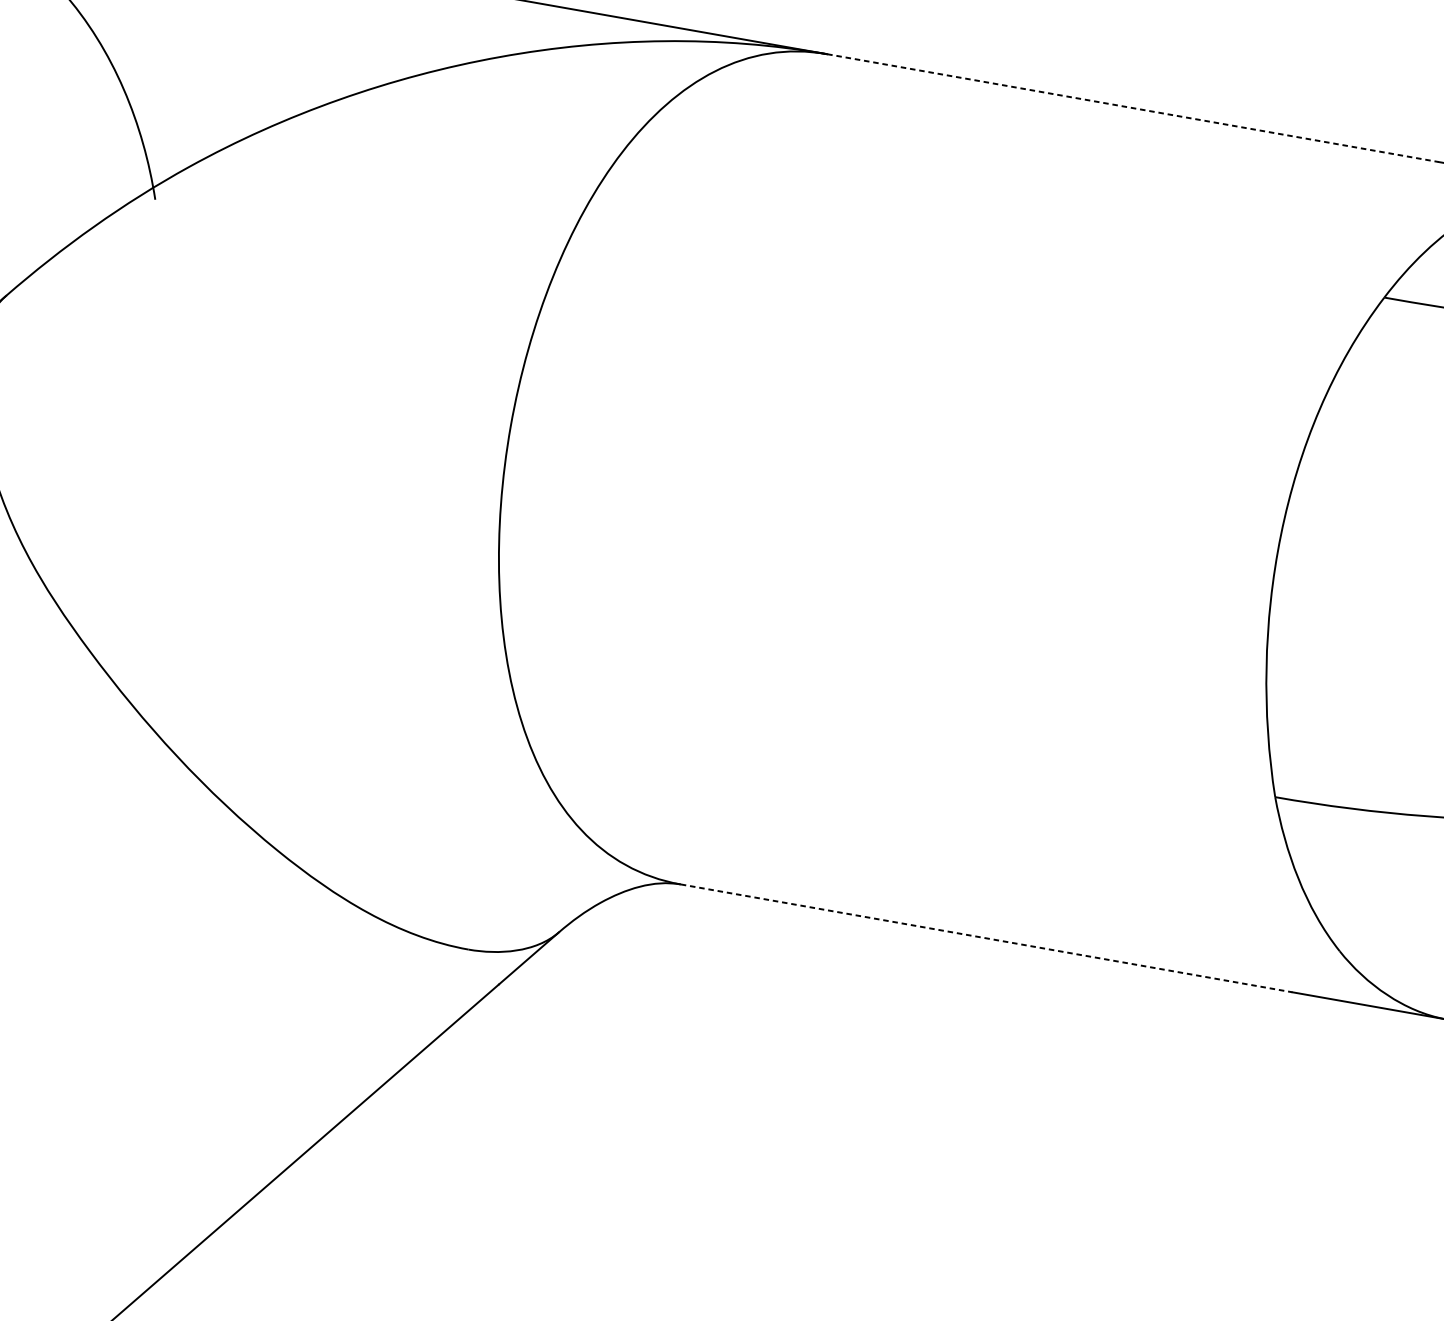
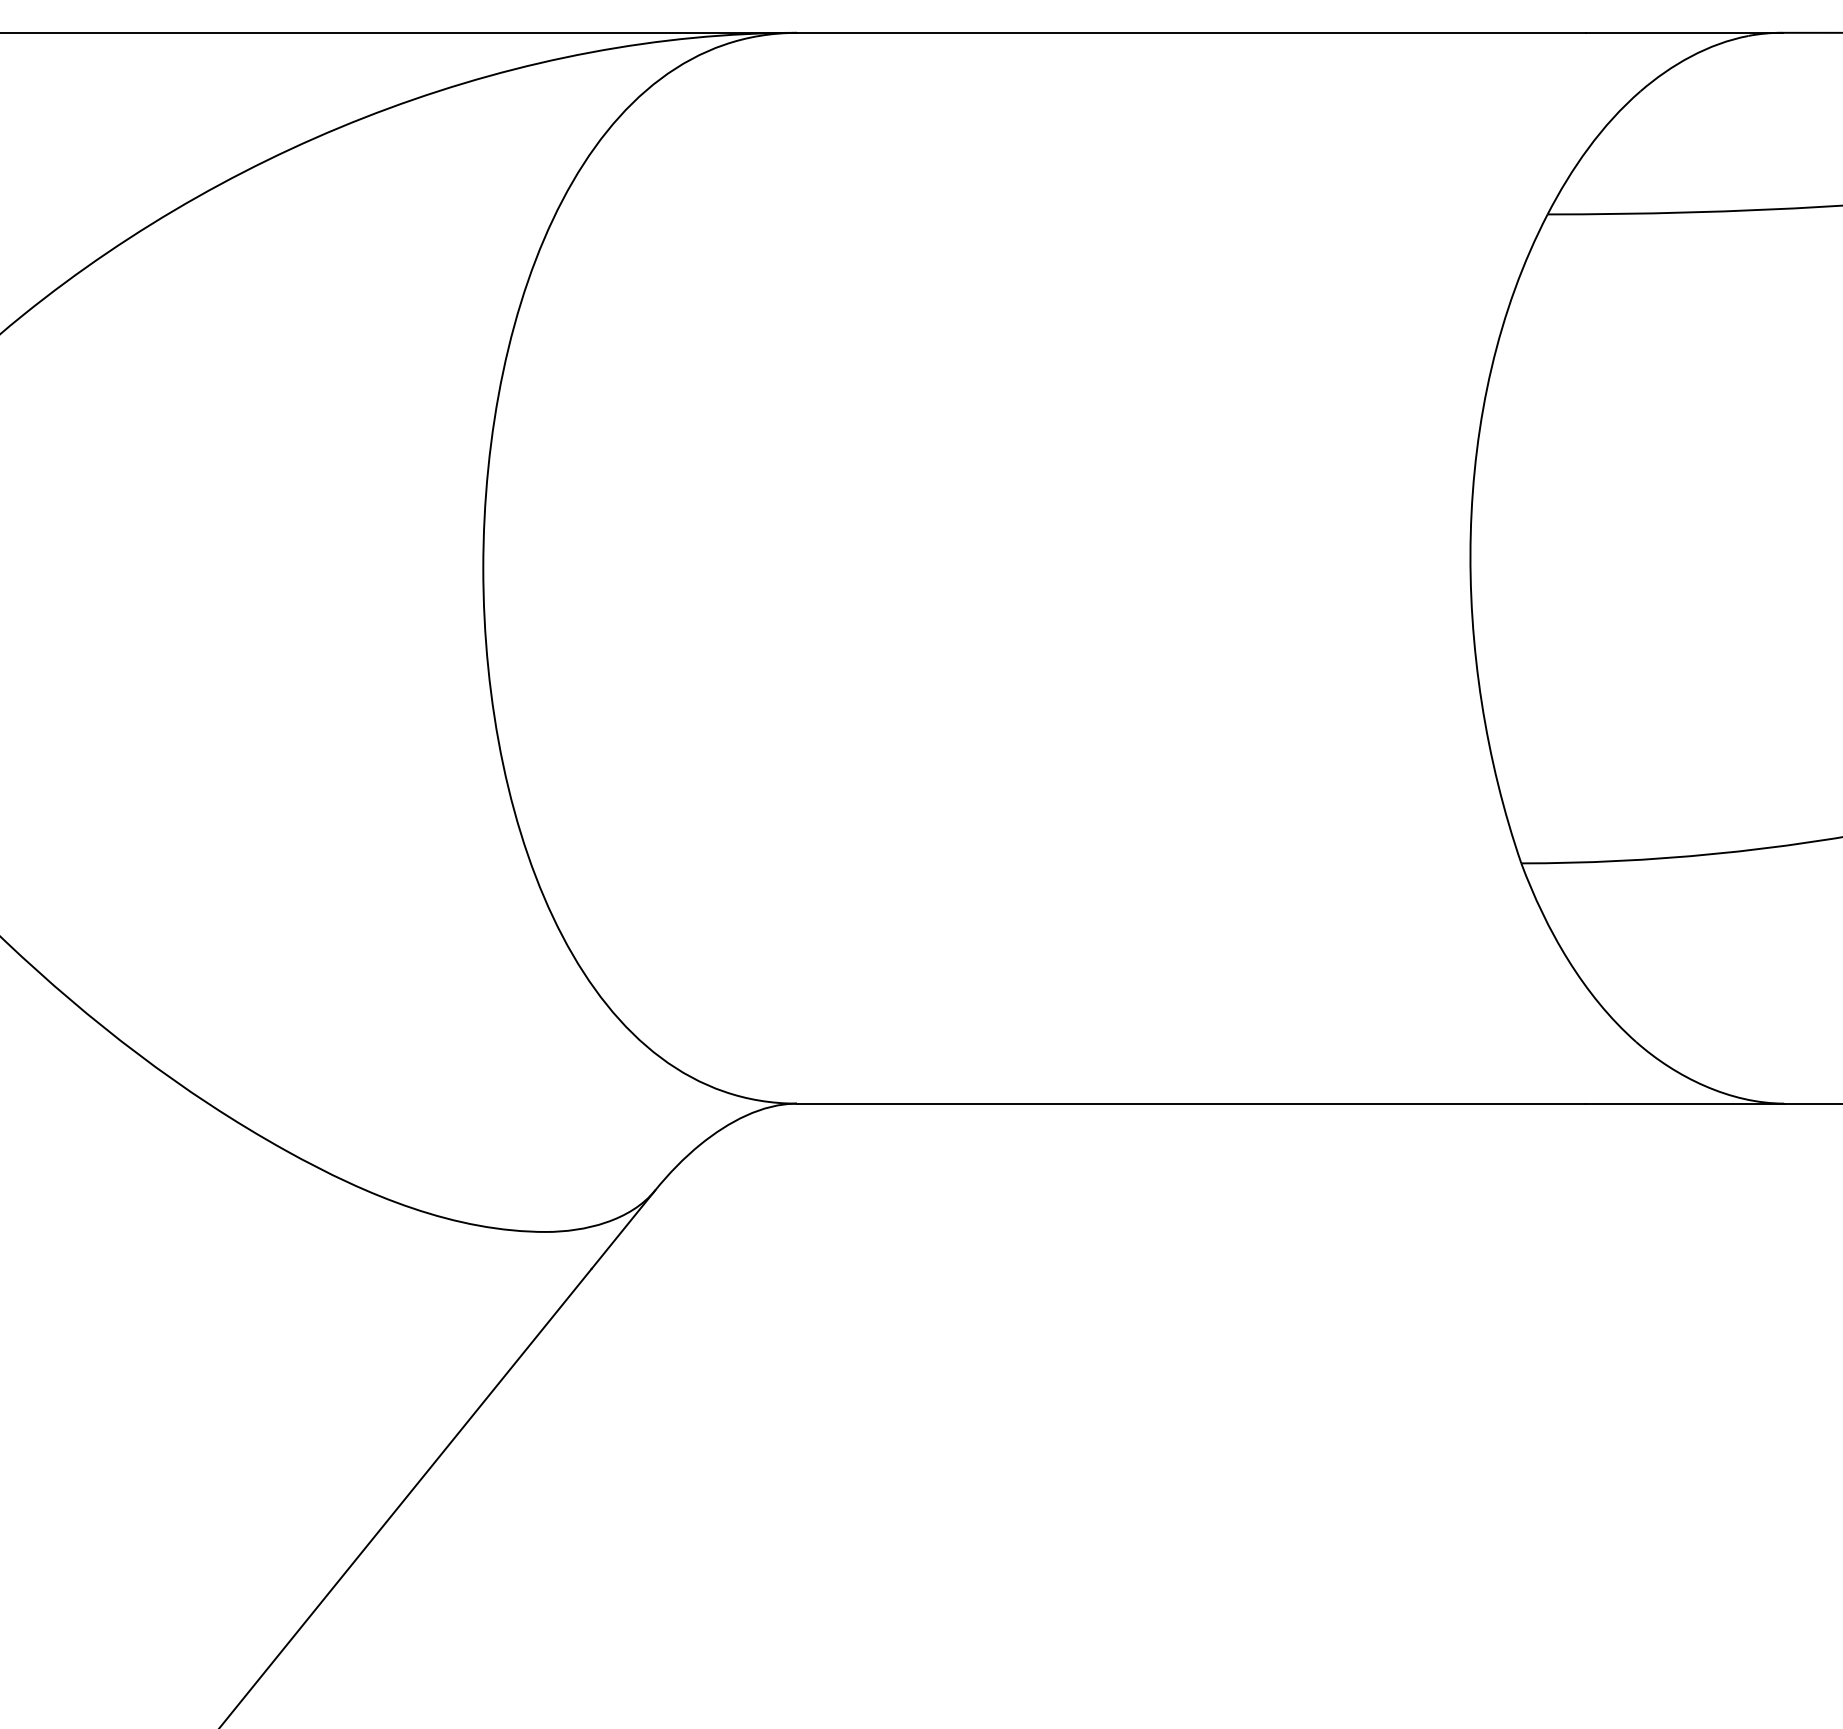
line: (1133, 107) -> (1191, 32), dashed -> solid
line: (986, 938) -> (1191, 1103), dashed -> solid

